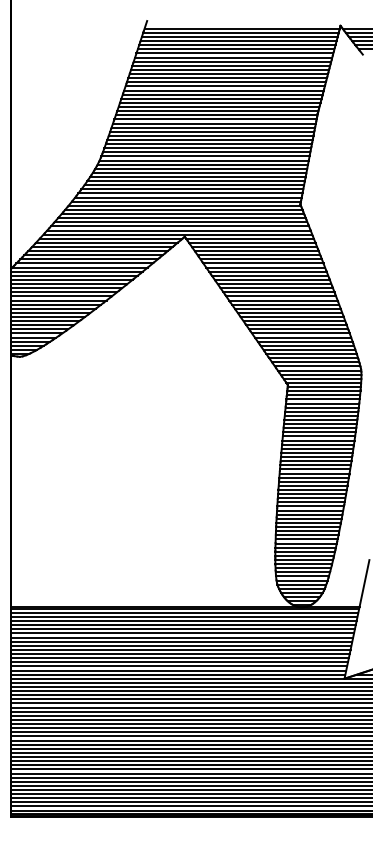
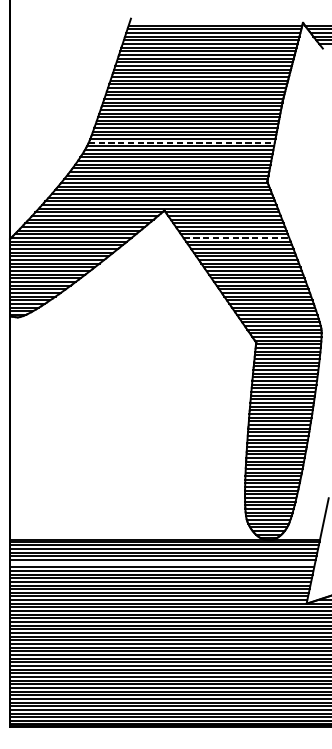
line: (204, 160) -> (182, 142), solid -> dashed
line: (266, 267) -> (237, 237), solid -> dashed
line: (182, 633) -> (162, 563), removed

